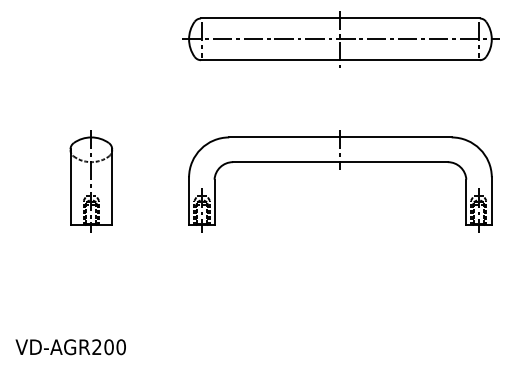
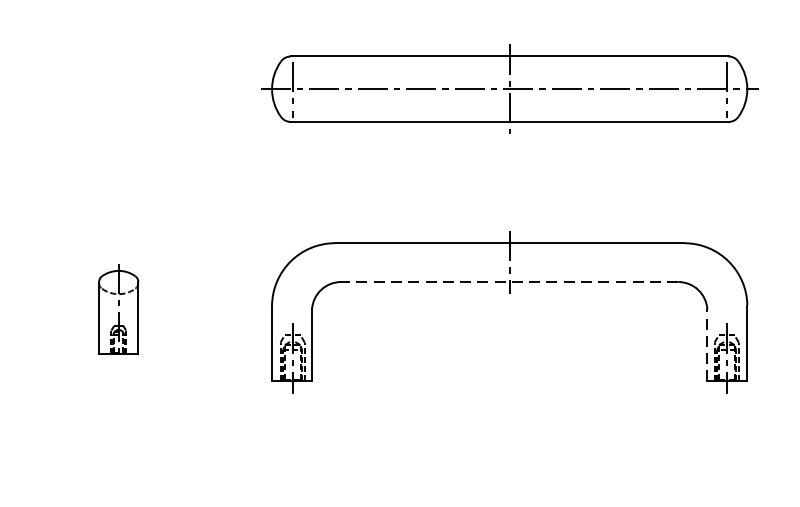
line: (339, 162) -> (508, 282), solid -> dashed
part: (91, 181) -> (118, 312), size x0.6
line: (466, 202) -> (707, 345), solid -> dashed

